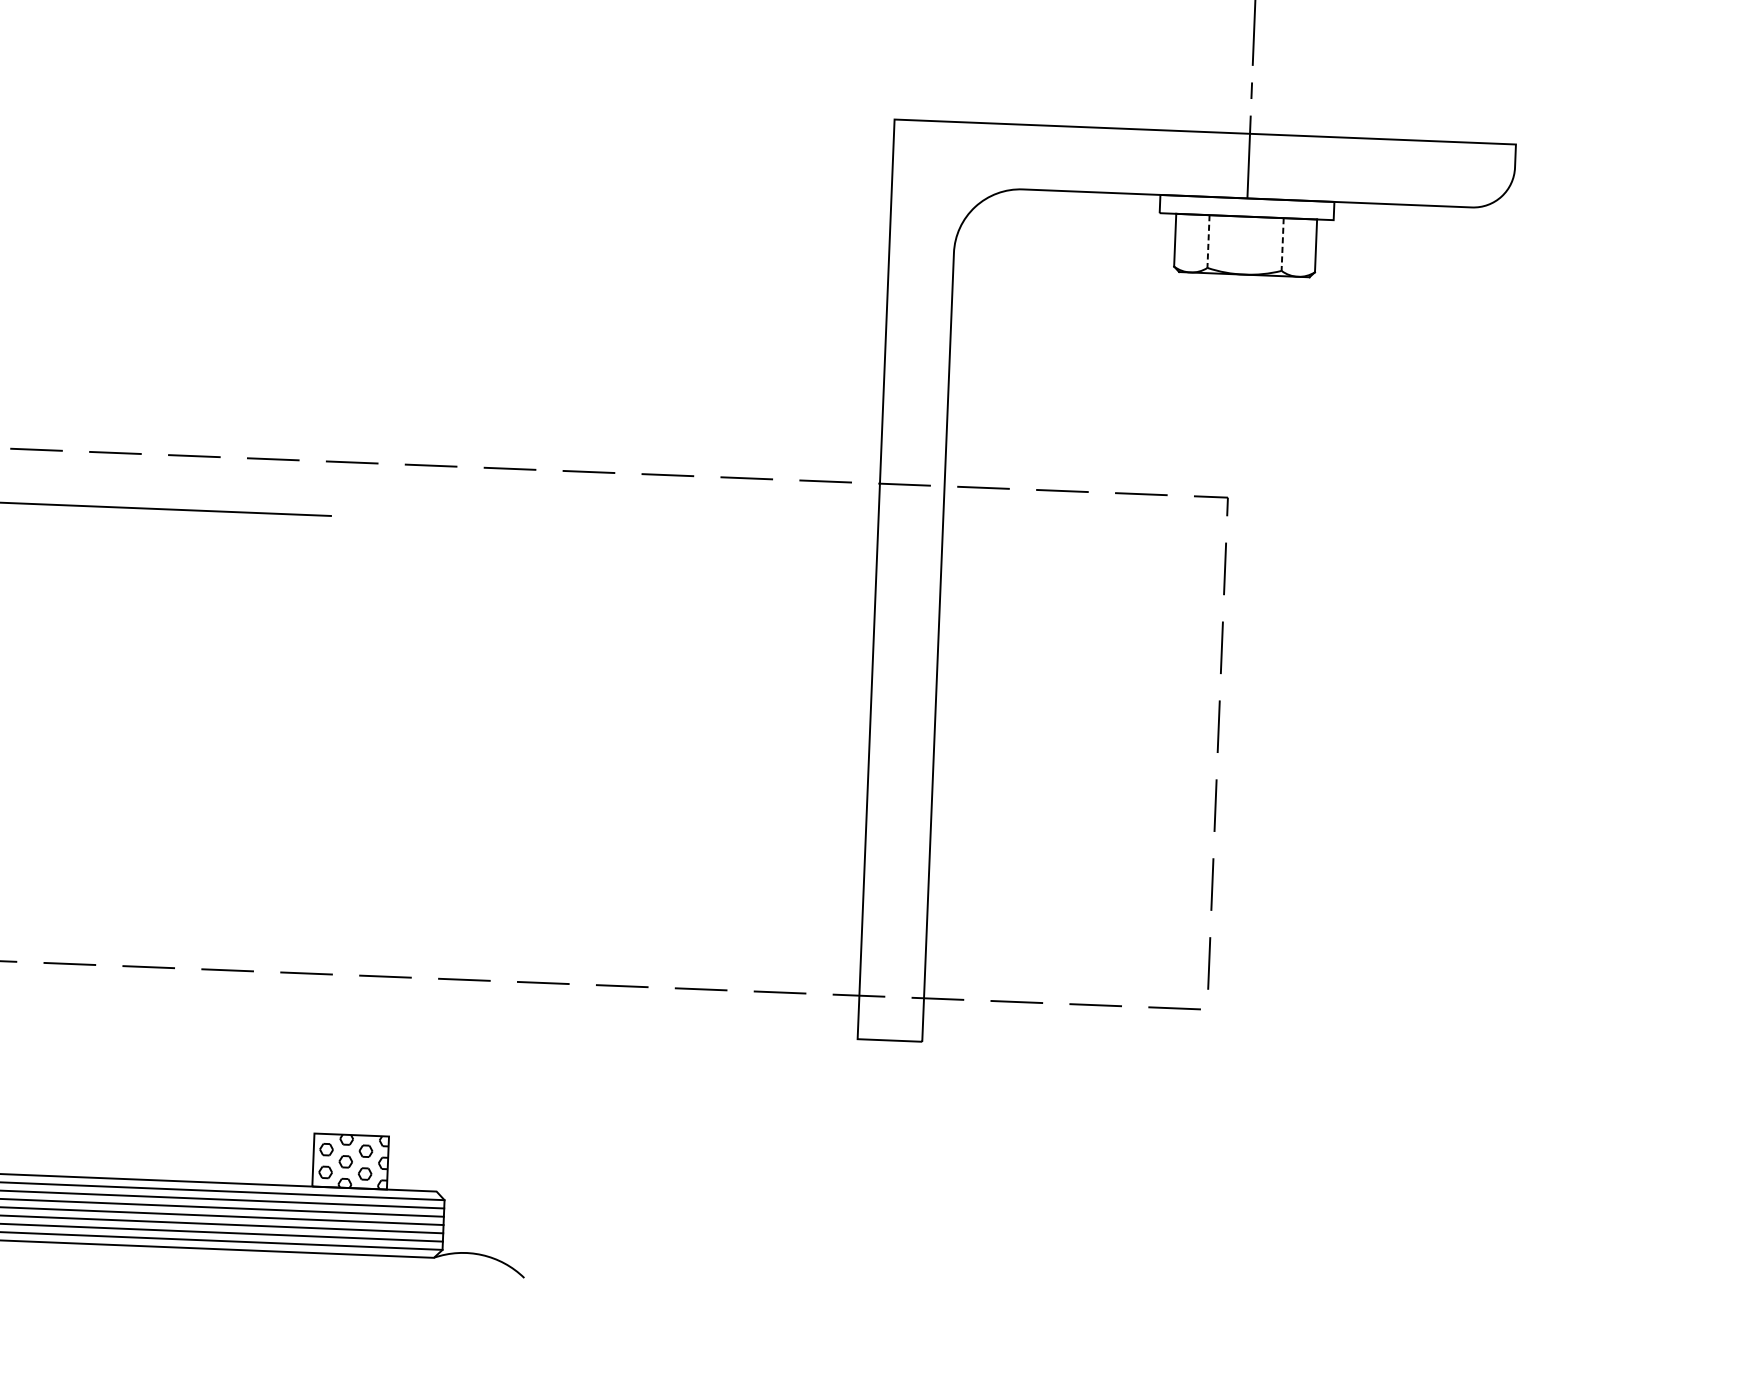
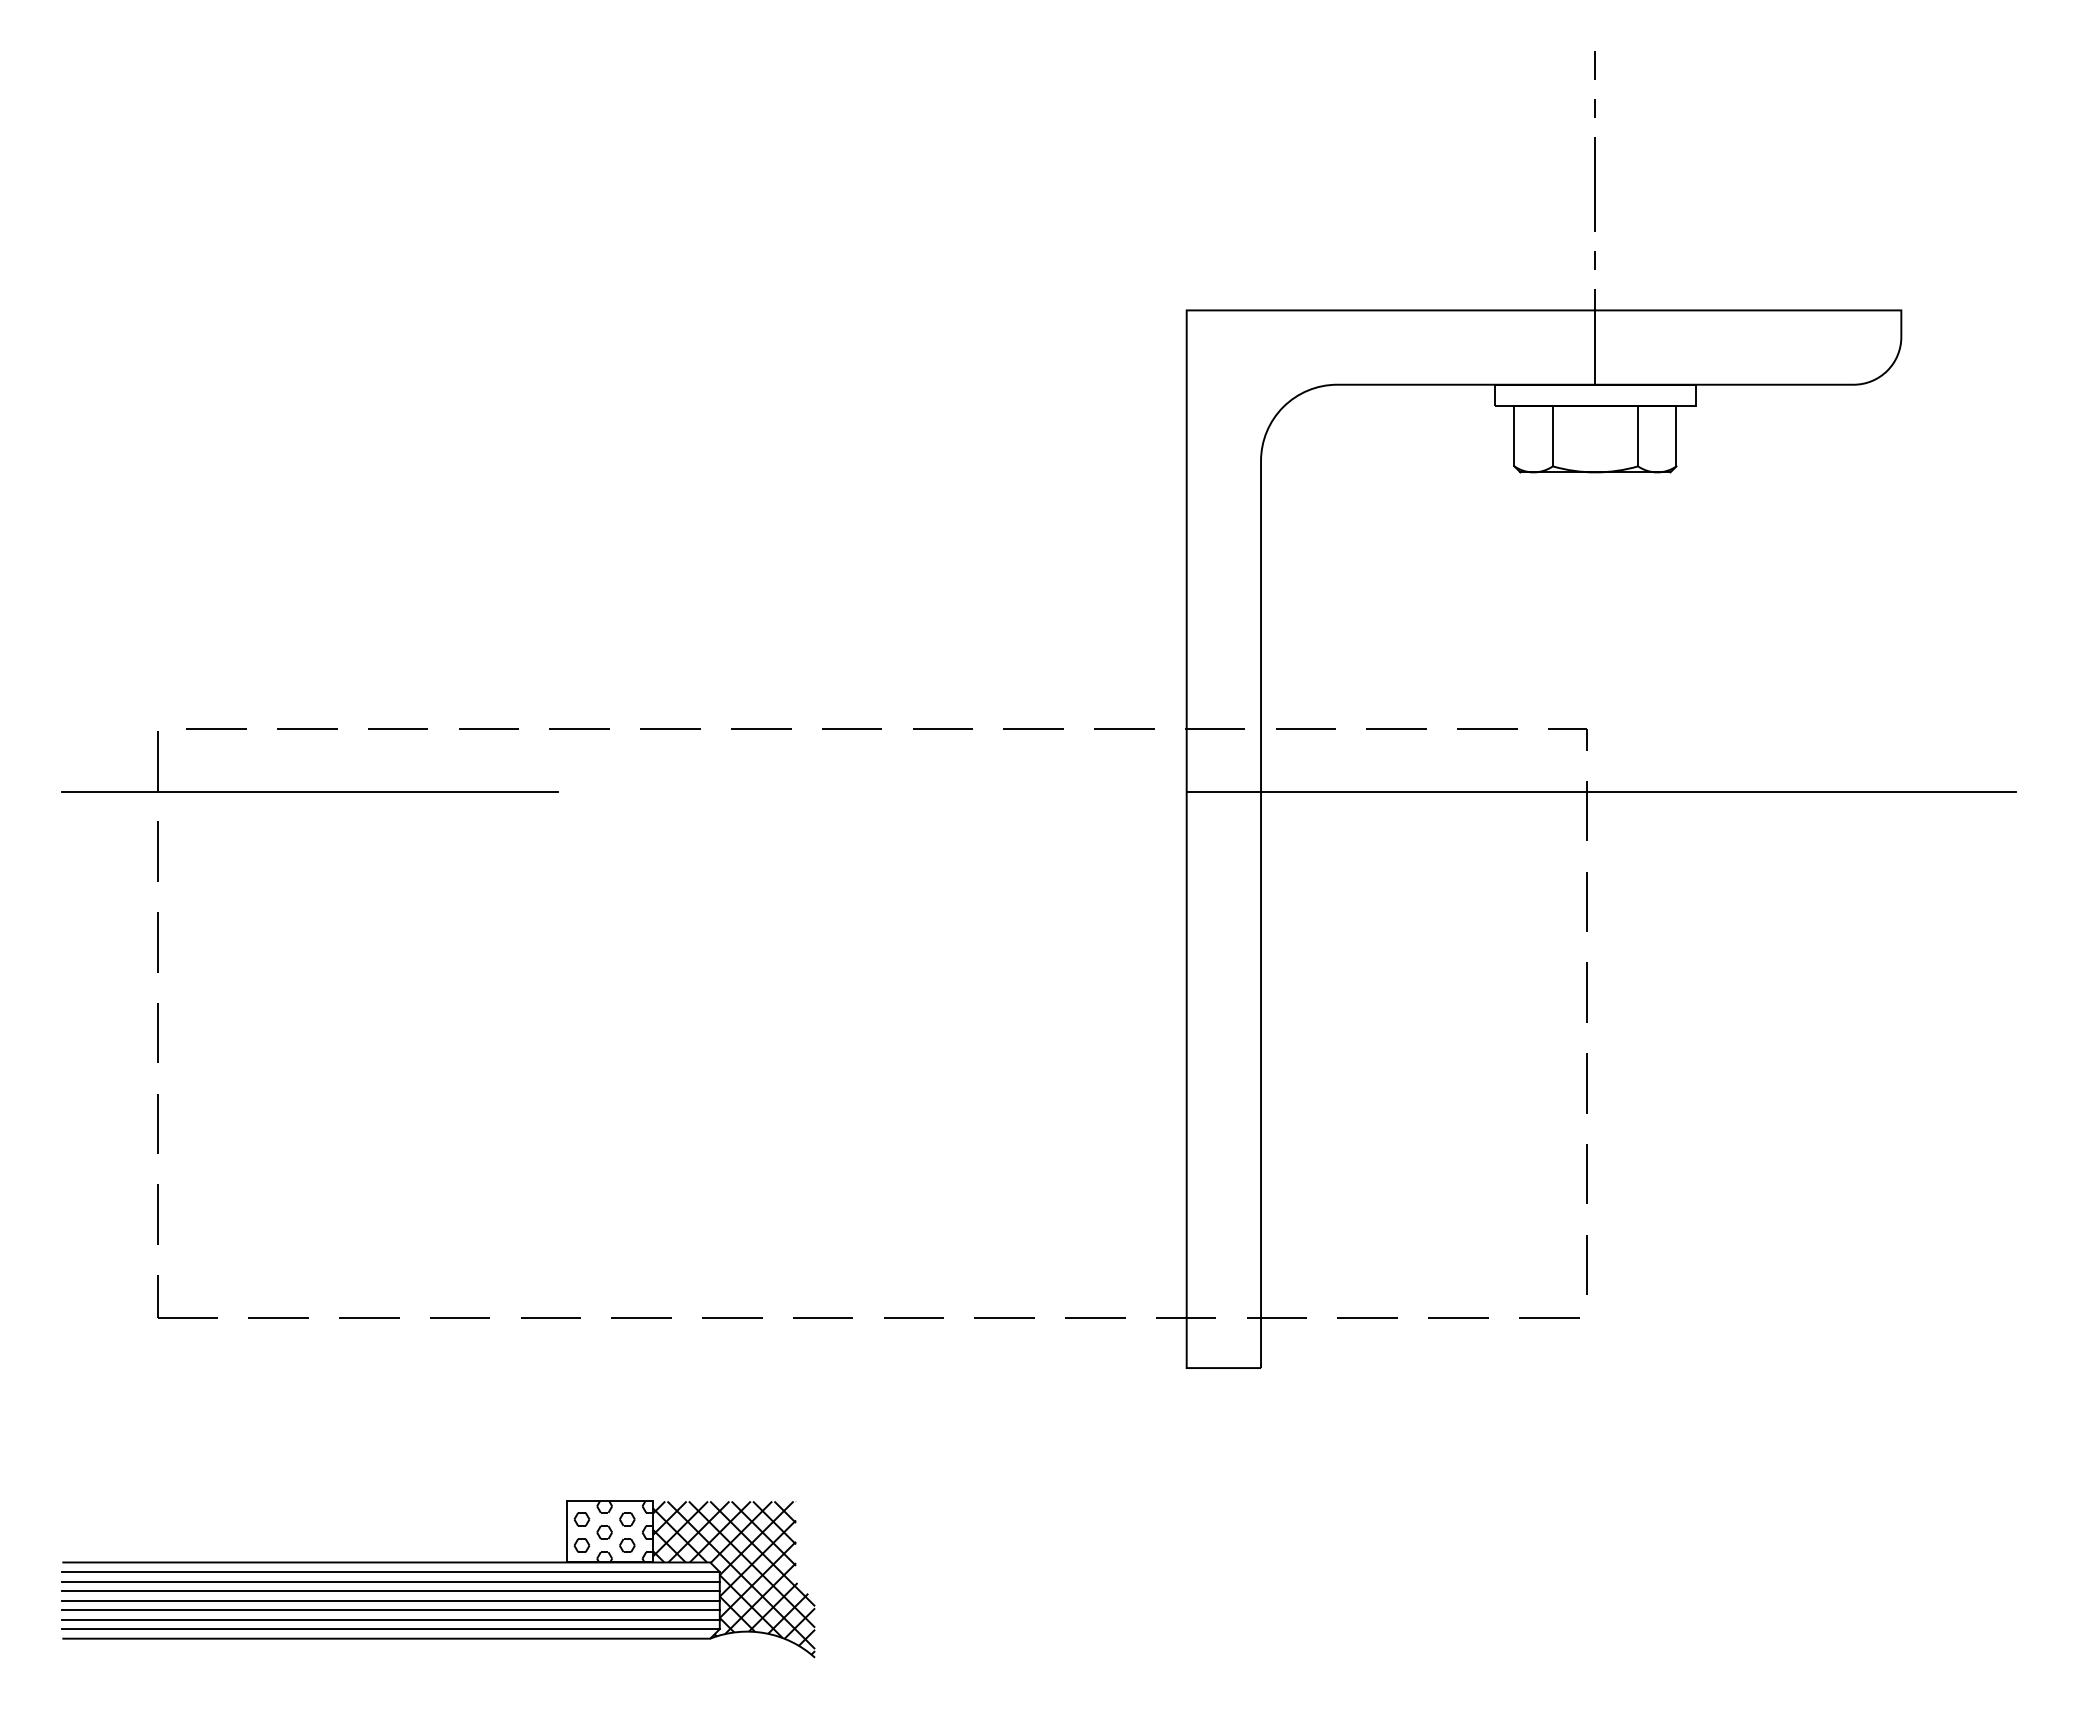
line: (1208, 241) -> (1552, 436), dashed -> solid
line: (1283, 244) -> (1638, 436), dashed -> solid
line: (1237, 552) -> (1600, 791), added
hatch: (457, 1205) -> (734, 1577), added

